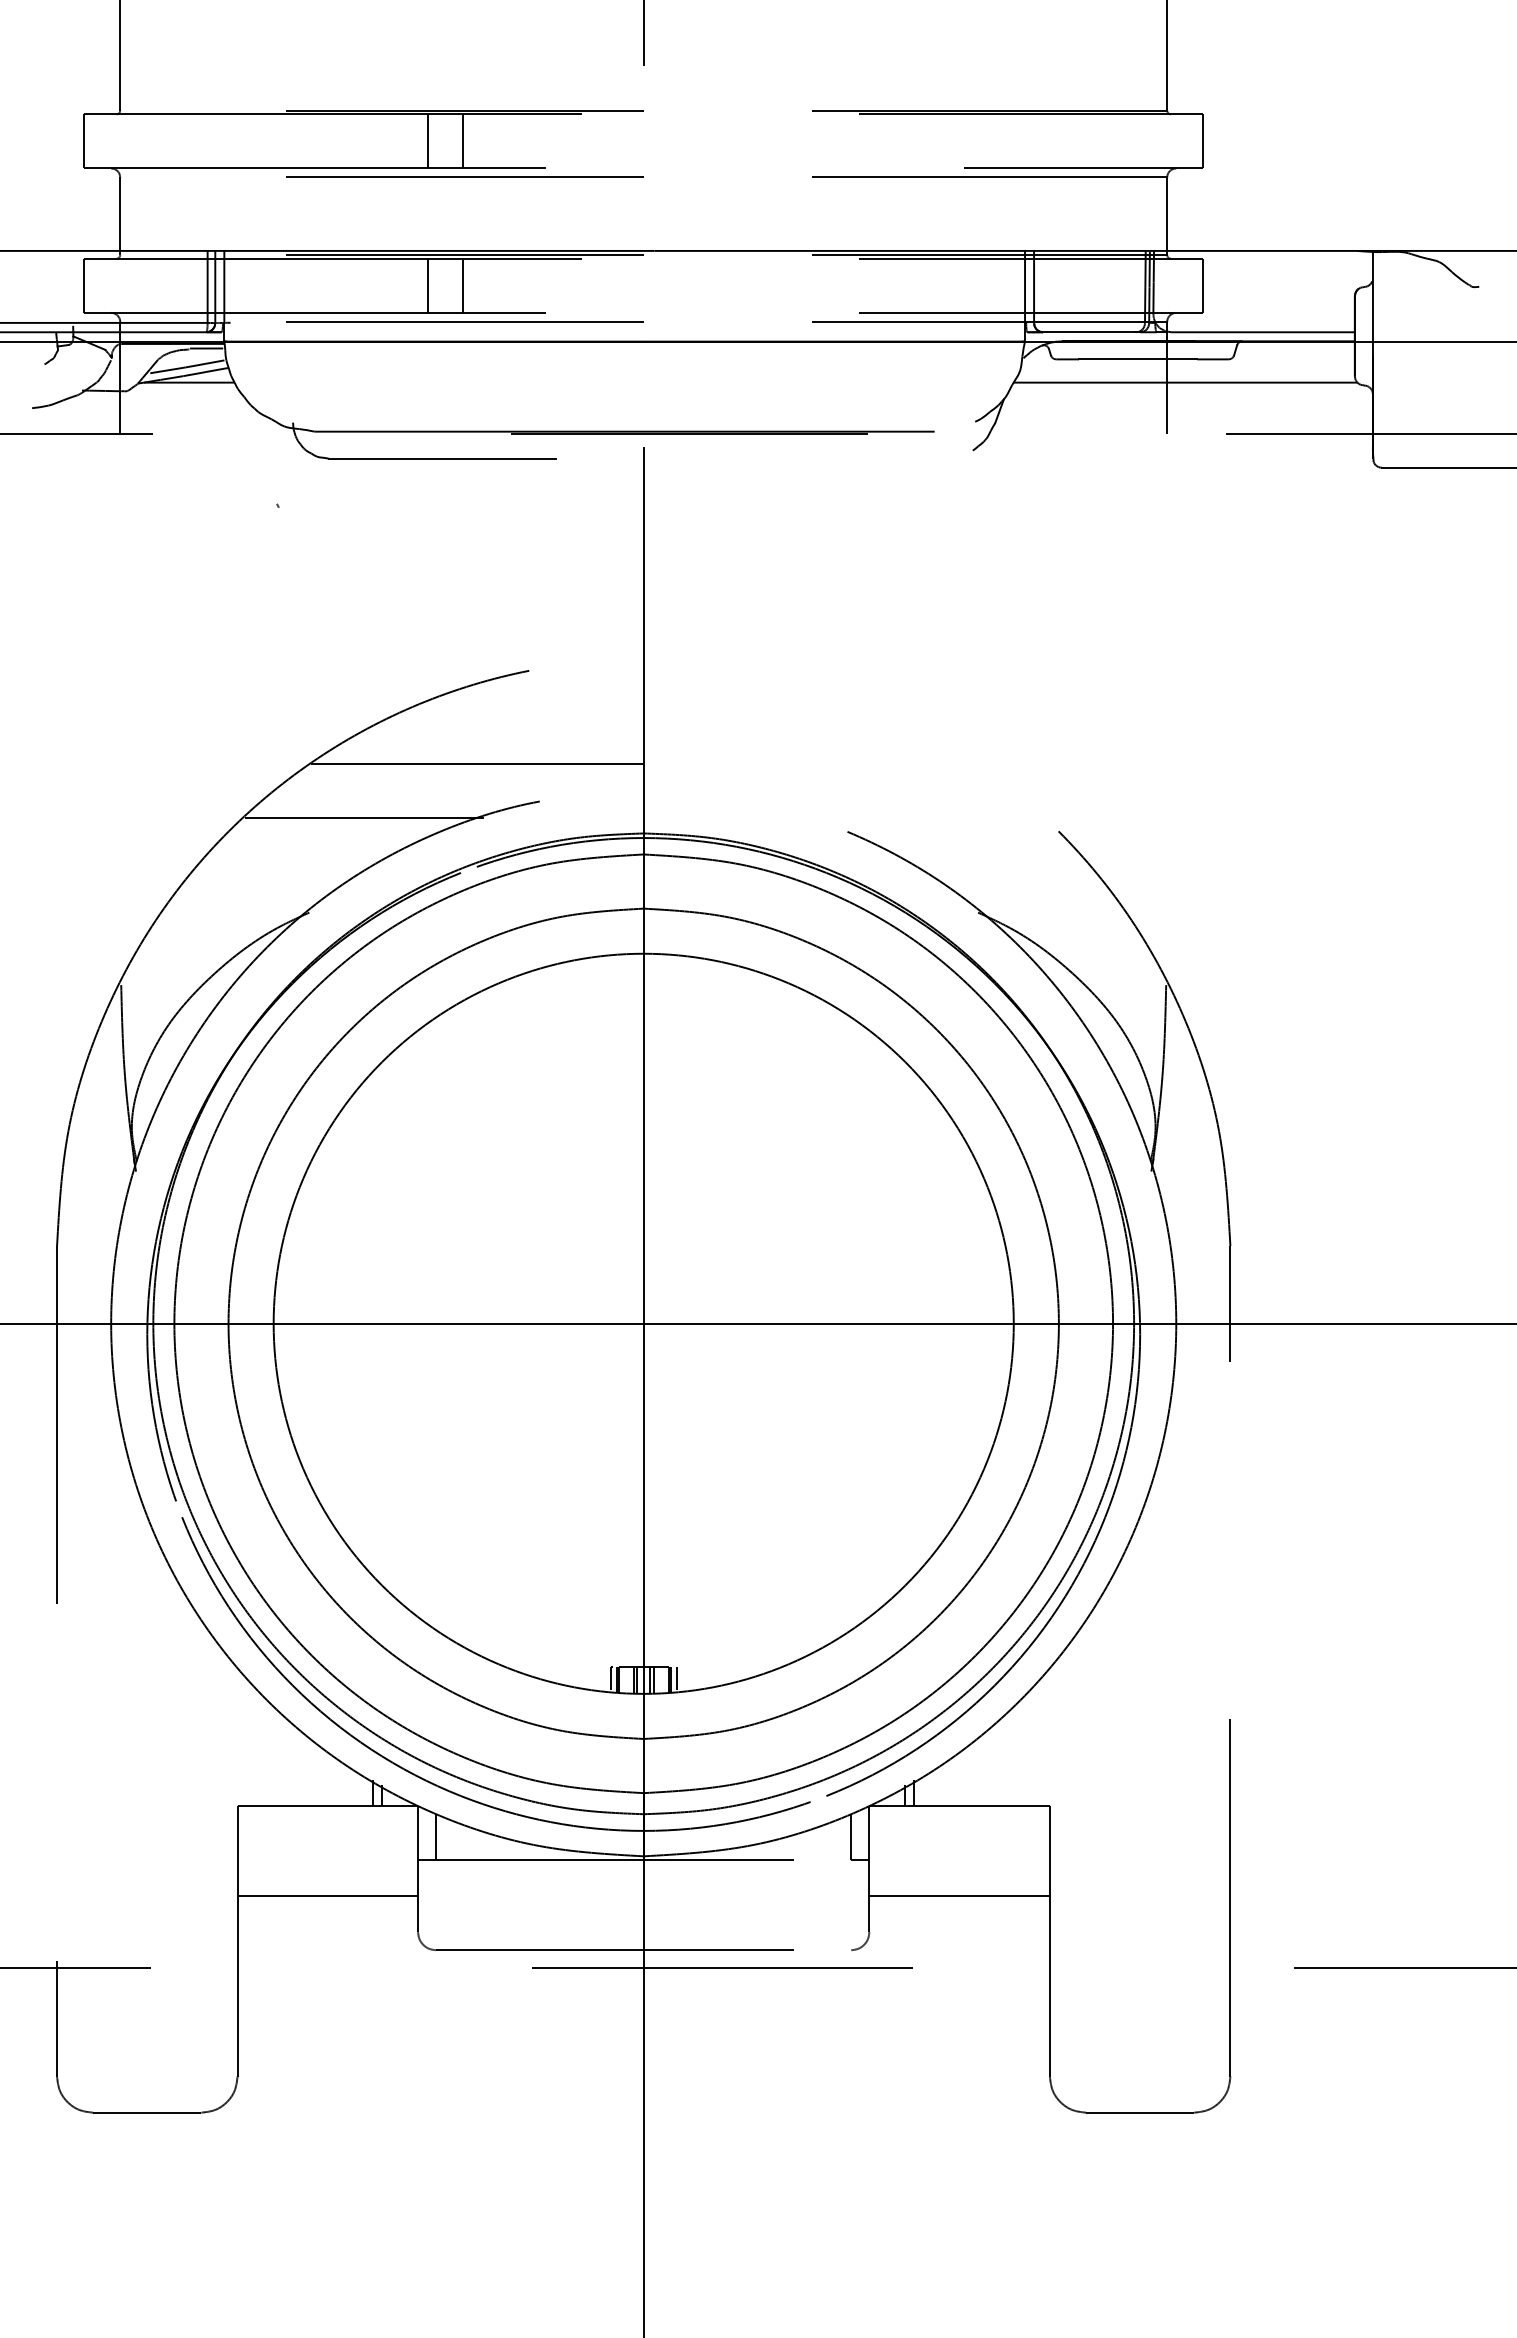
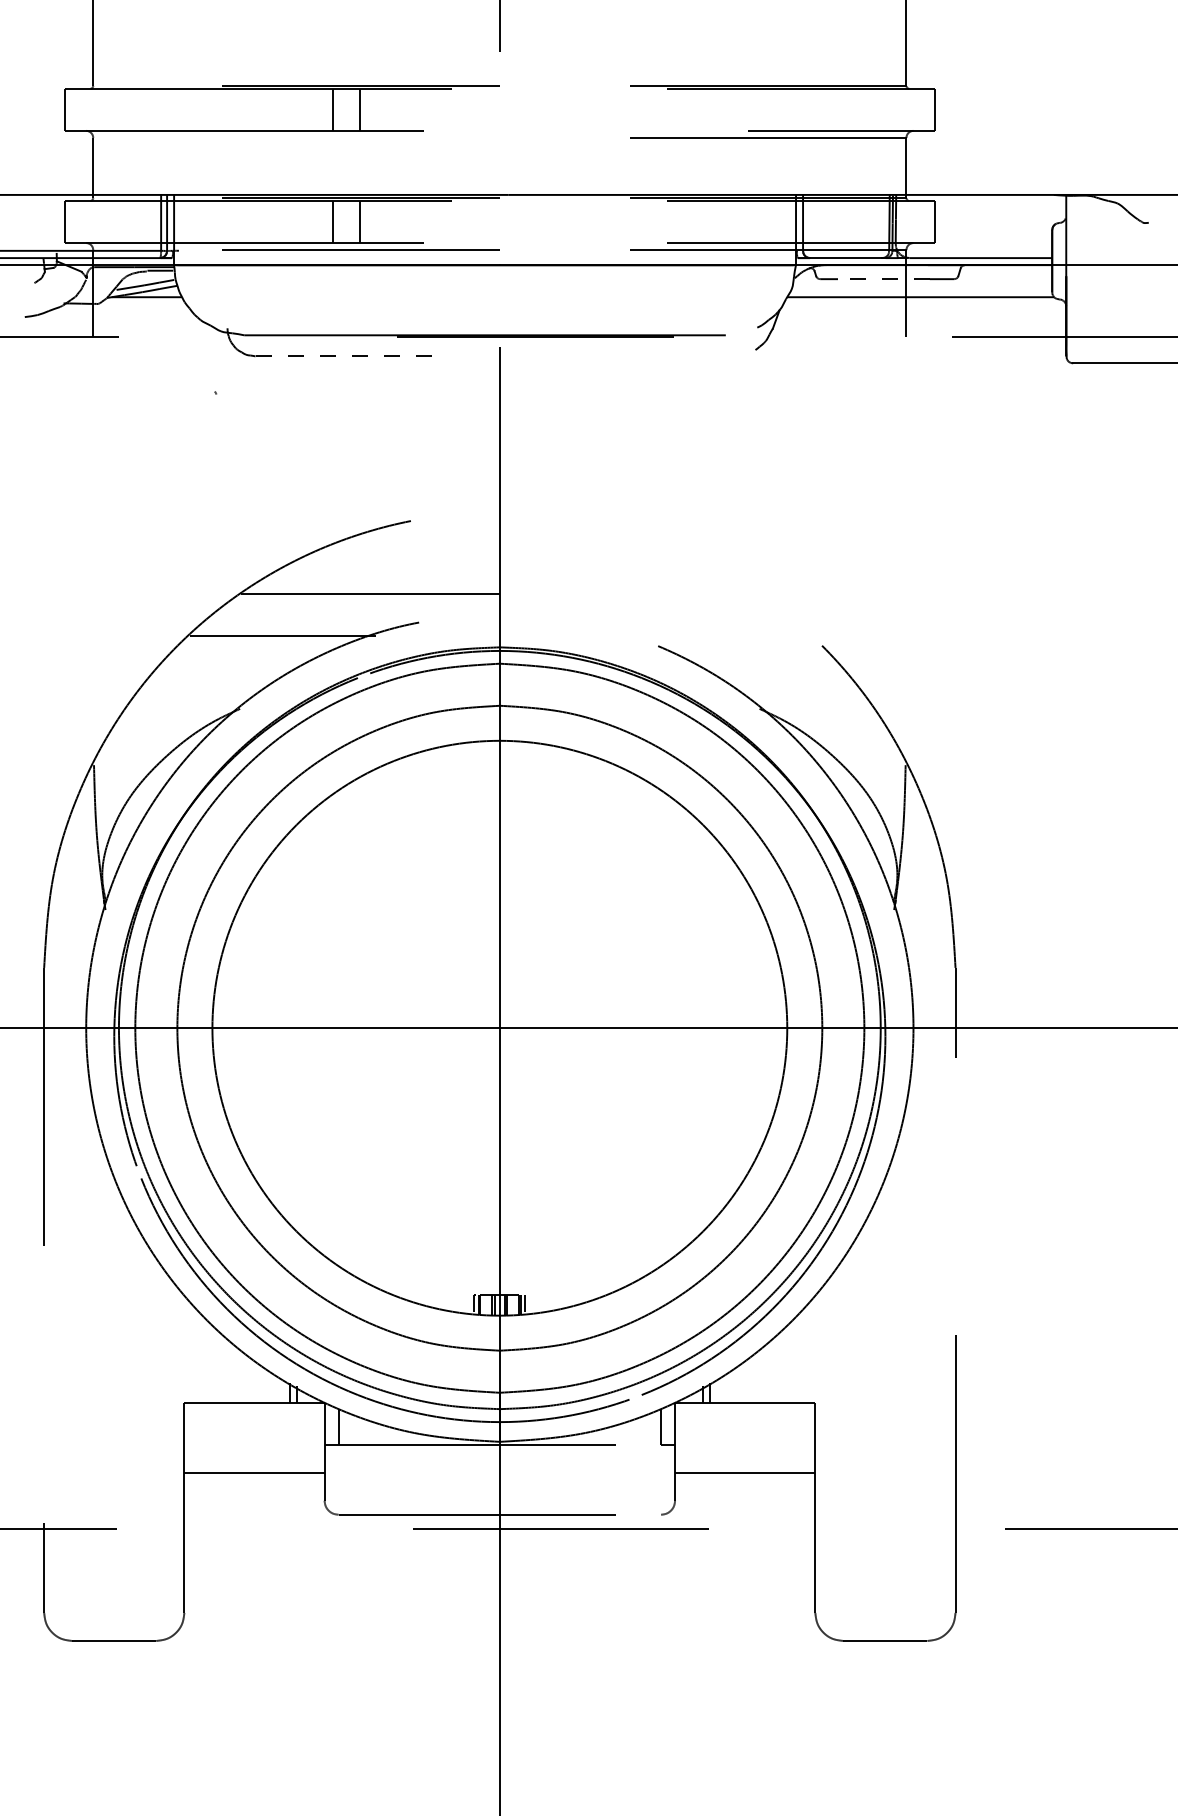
line: (464, 176) -> (360, 137), removed
line: (1137, 359) -> (883, 279), solid -> dashed
line: (441, 458) -> (342, 356), solid -> dashed

